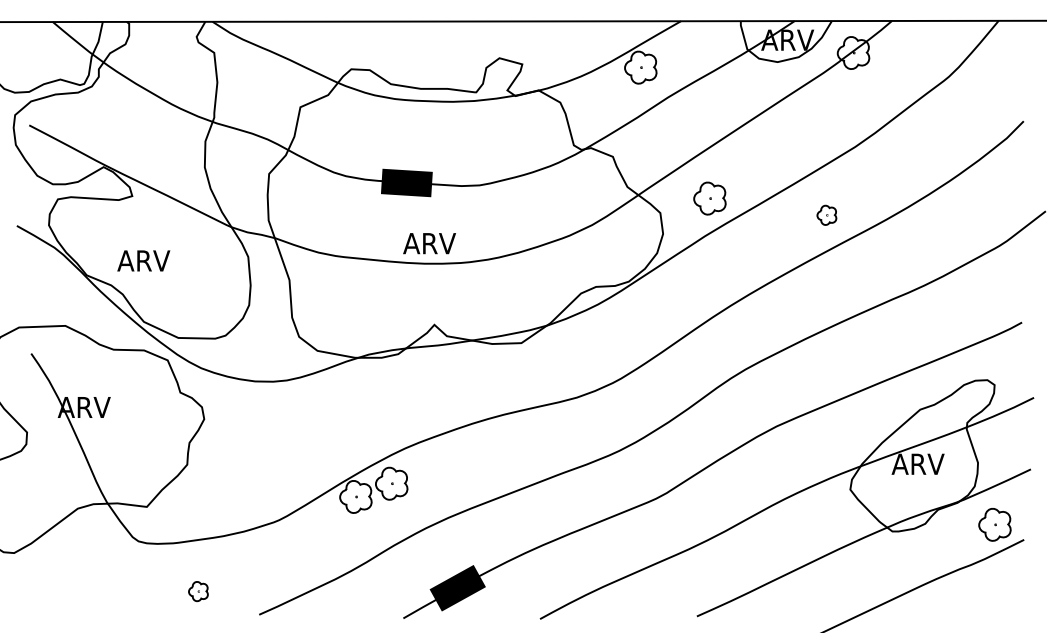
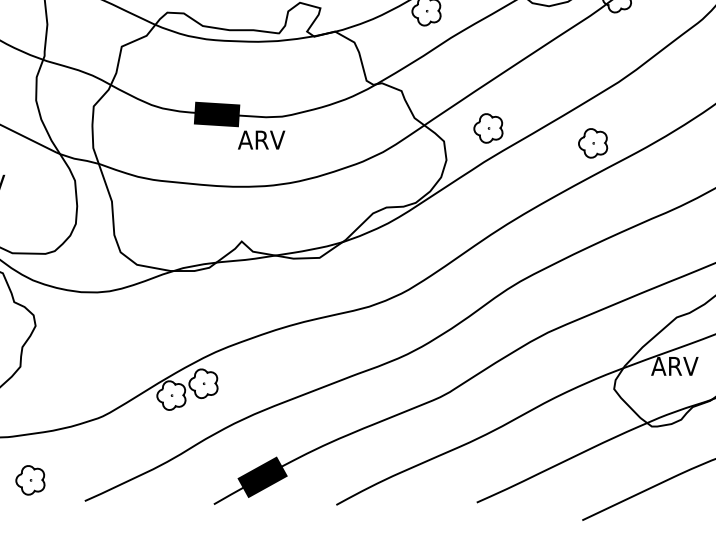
part: (826, 215) -> (592, 143), size x1.67
text: (429, 243) -> (261, 140), moved
part: (198, 591) -> (30, 480), size x1.67

